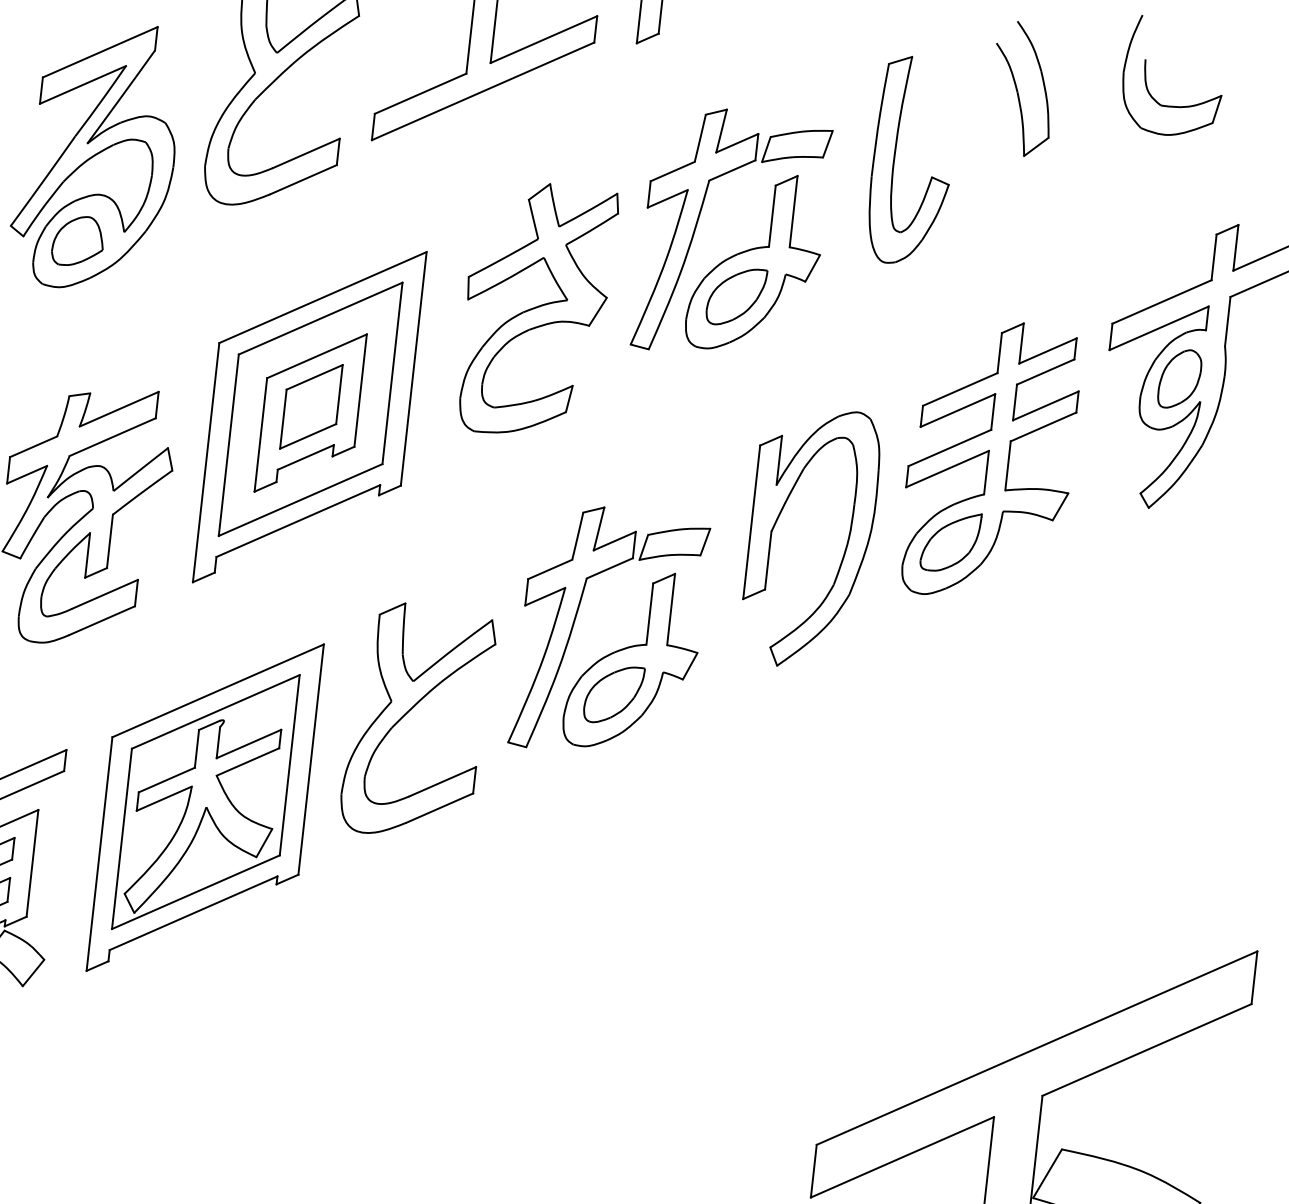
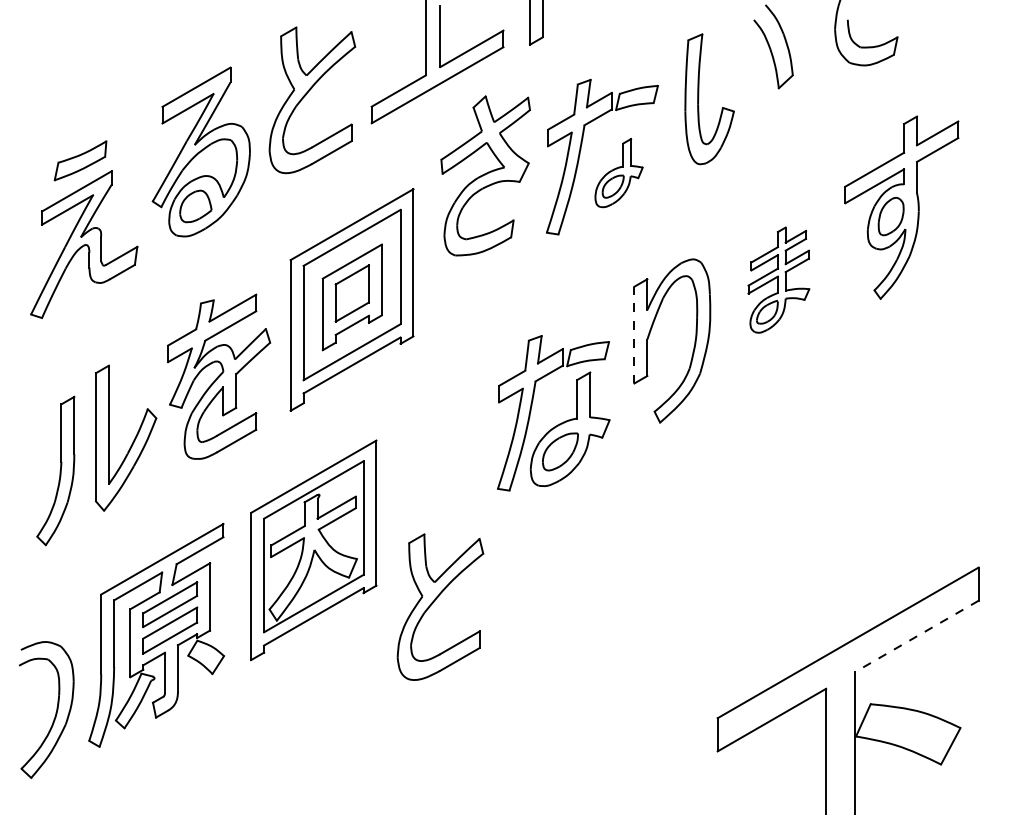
part: (754, 261) -> (618, 172), size x0.6
part: (535, 309) -> (485, 175), moved
part: (990, 459) -> (778, 279), size x0.6
line: (751, 521) -> (634, 334), solid -> dashed
part: (409, 713) -> (434, 602), moved
line: (1146, 1049) -> (916, 636), solid -> dashed

